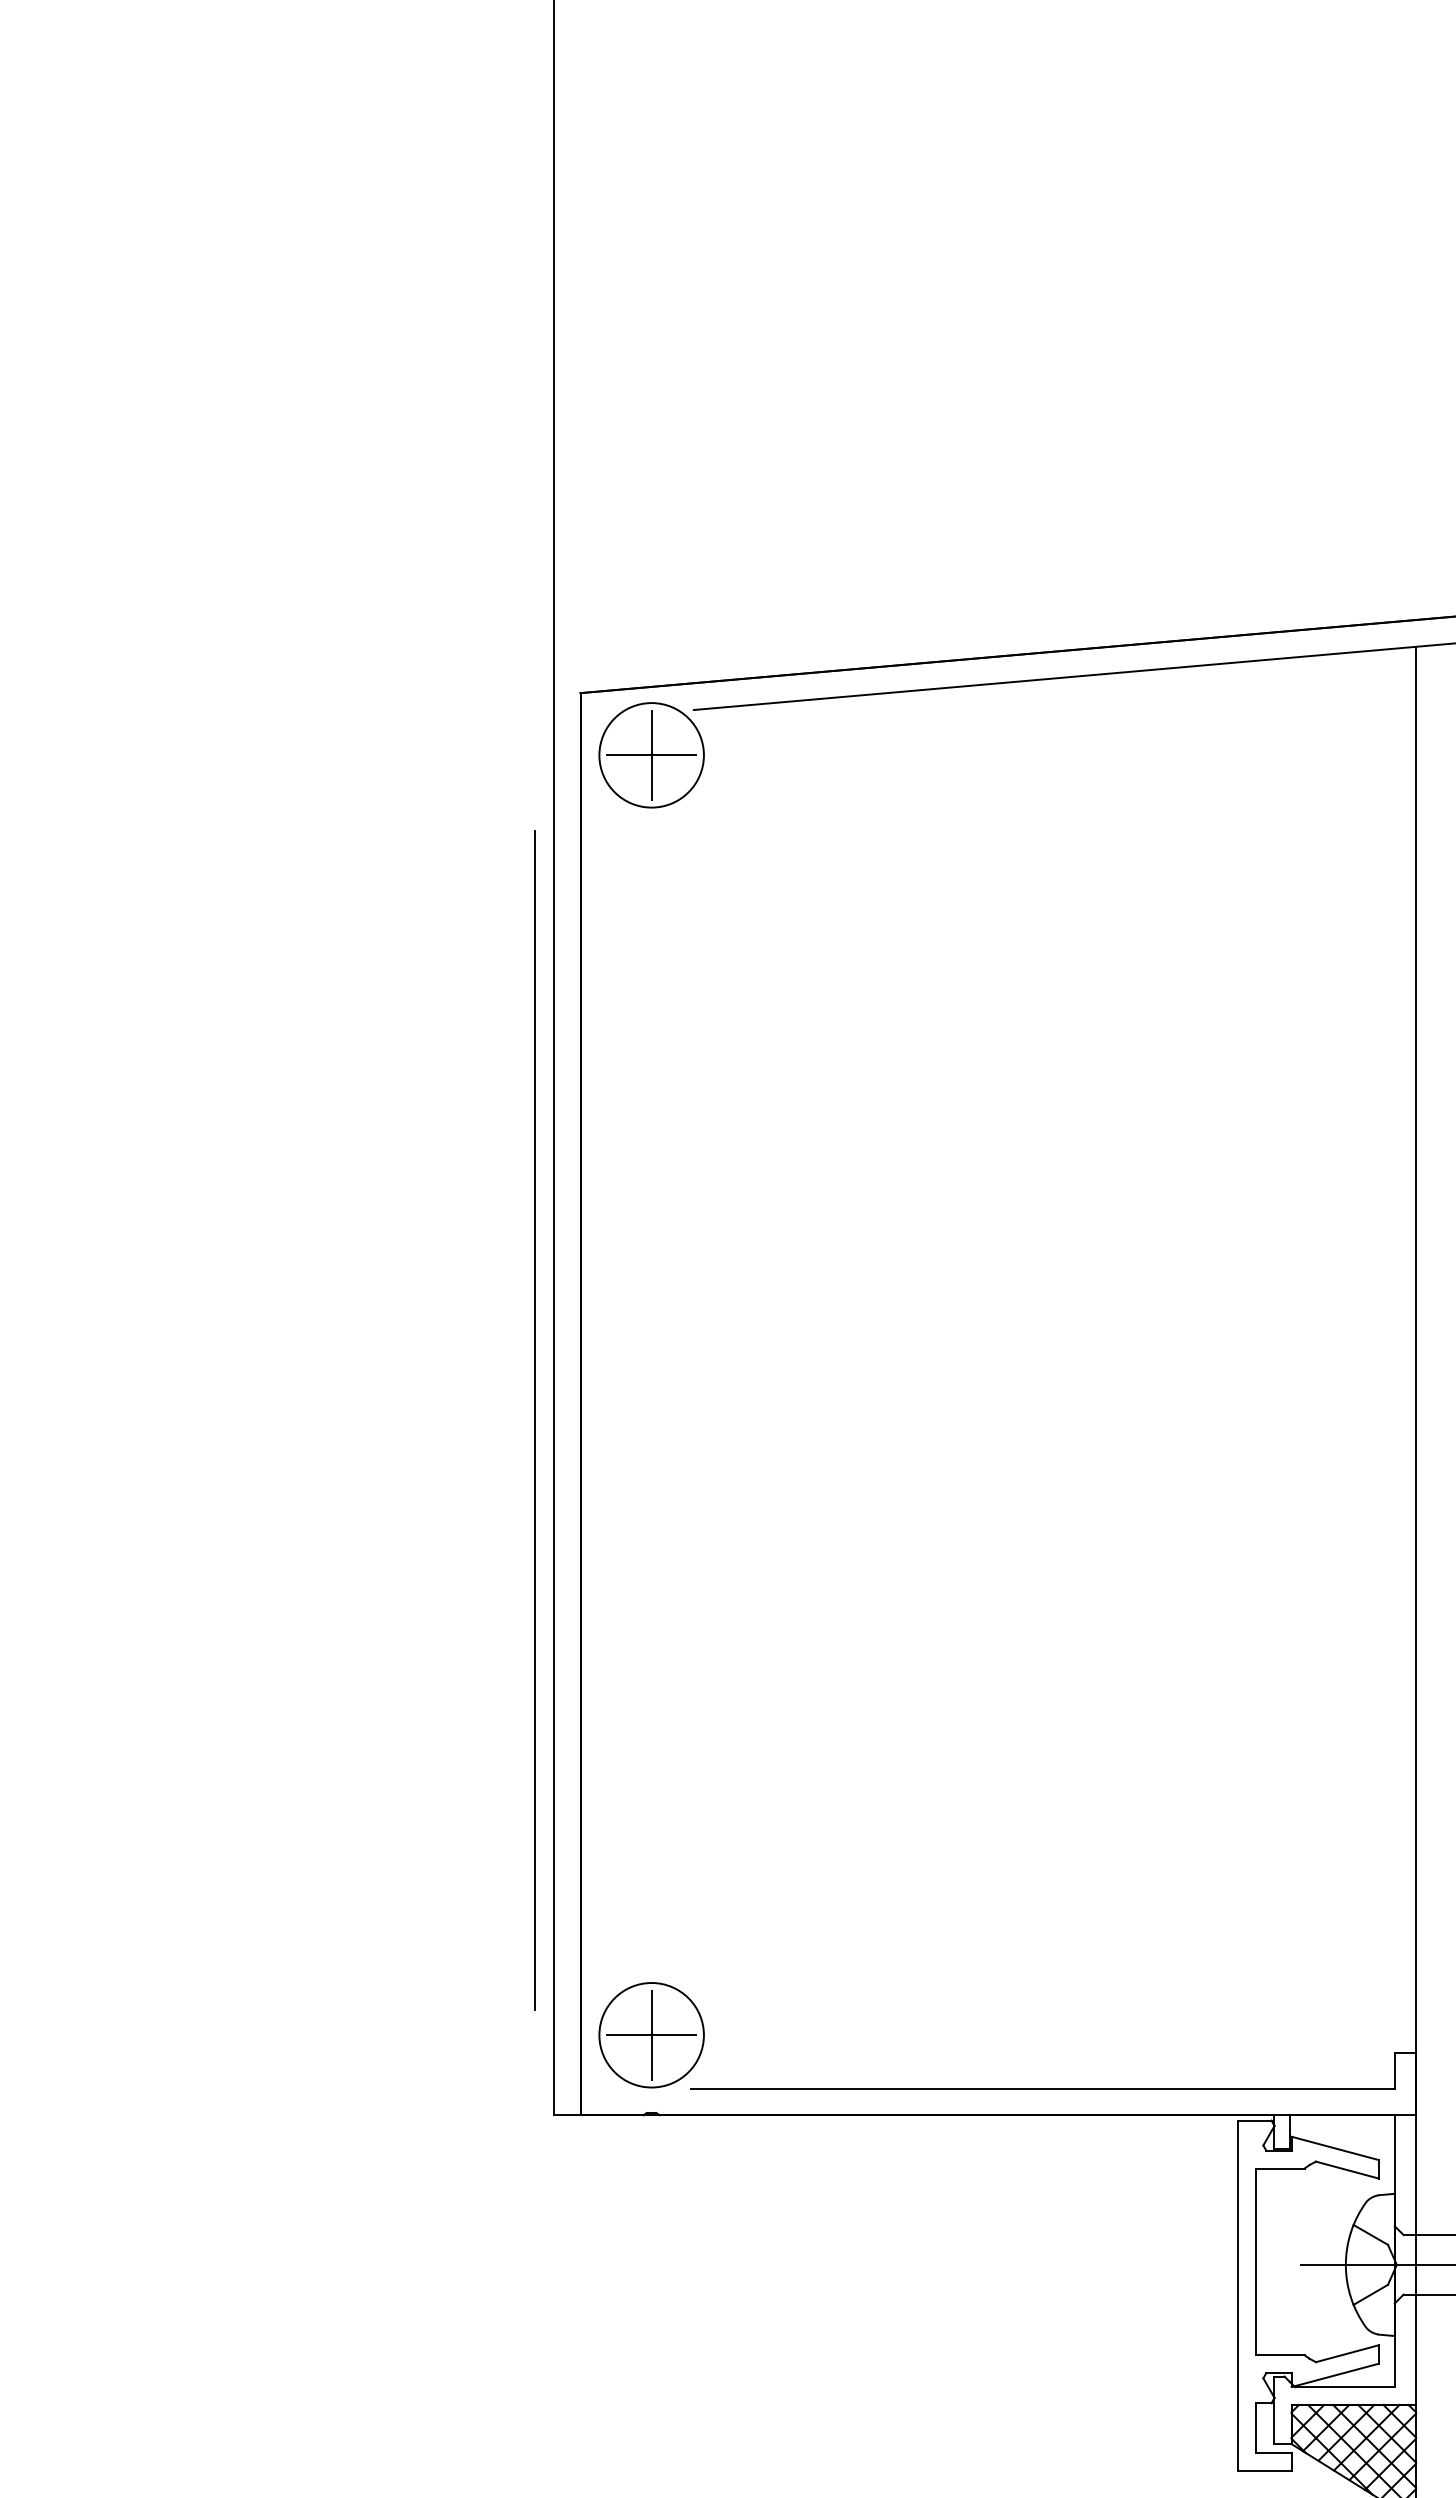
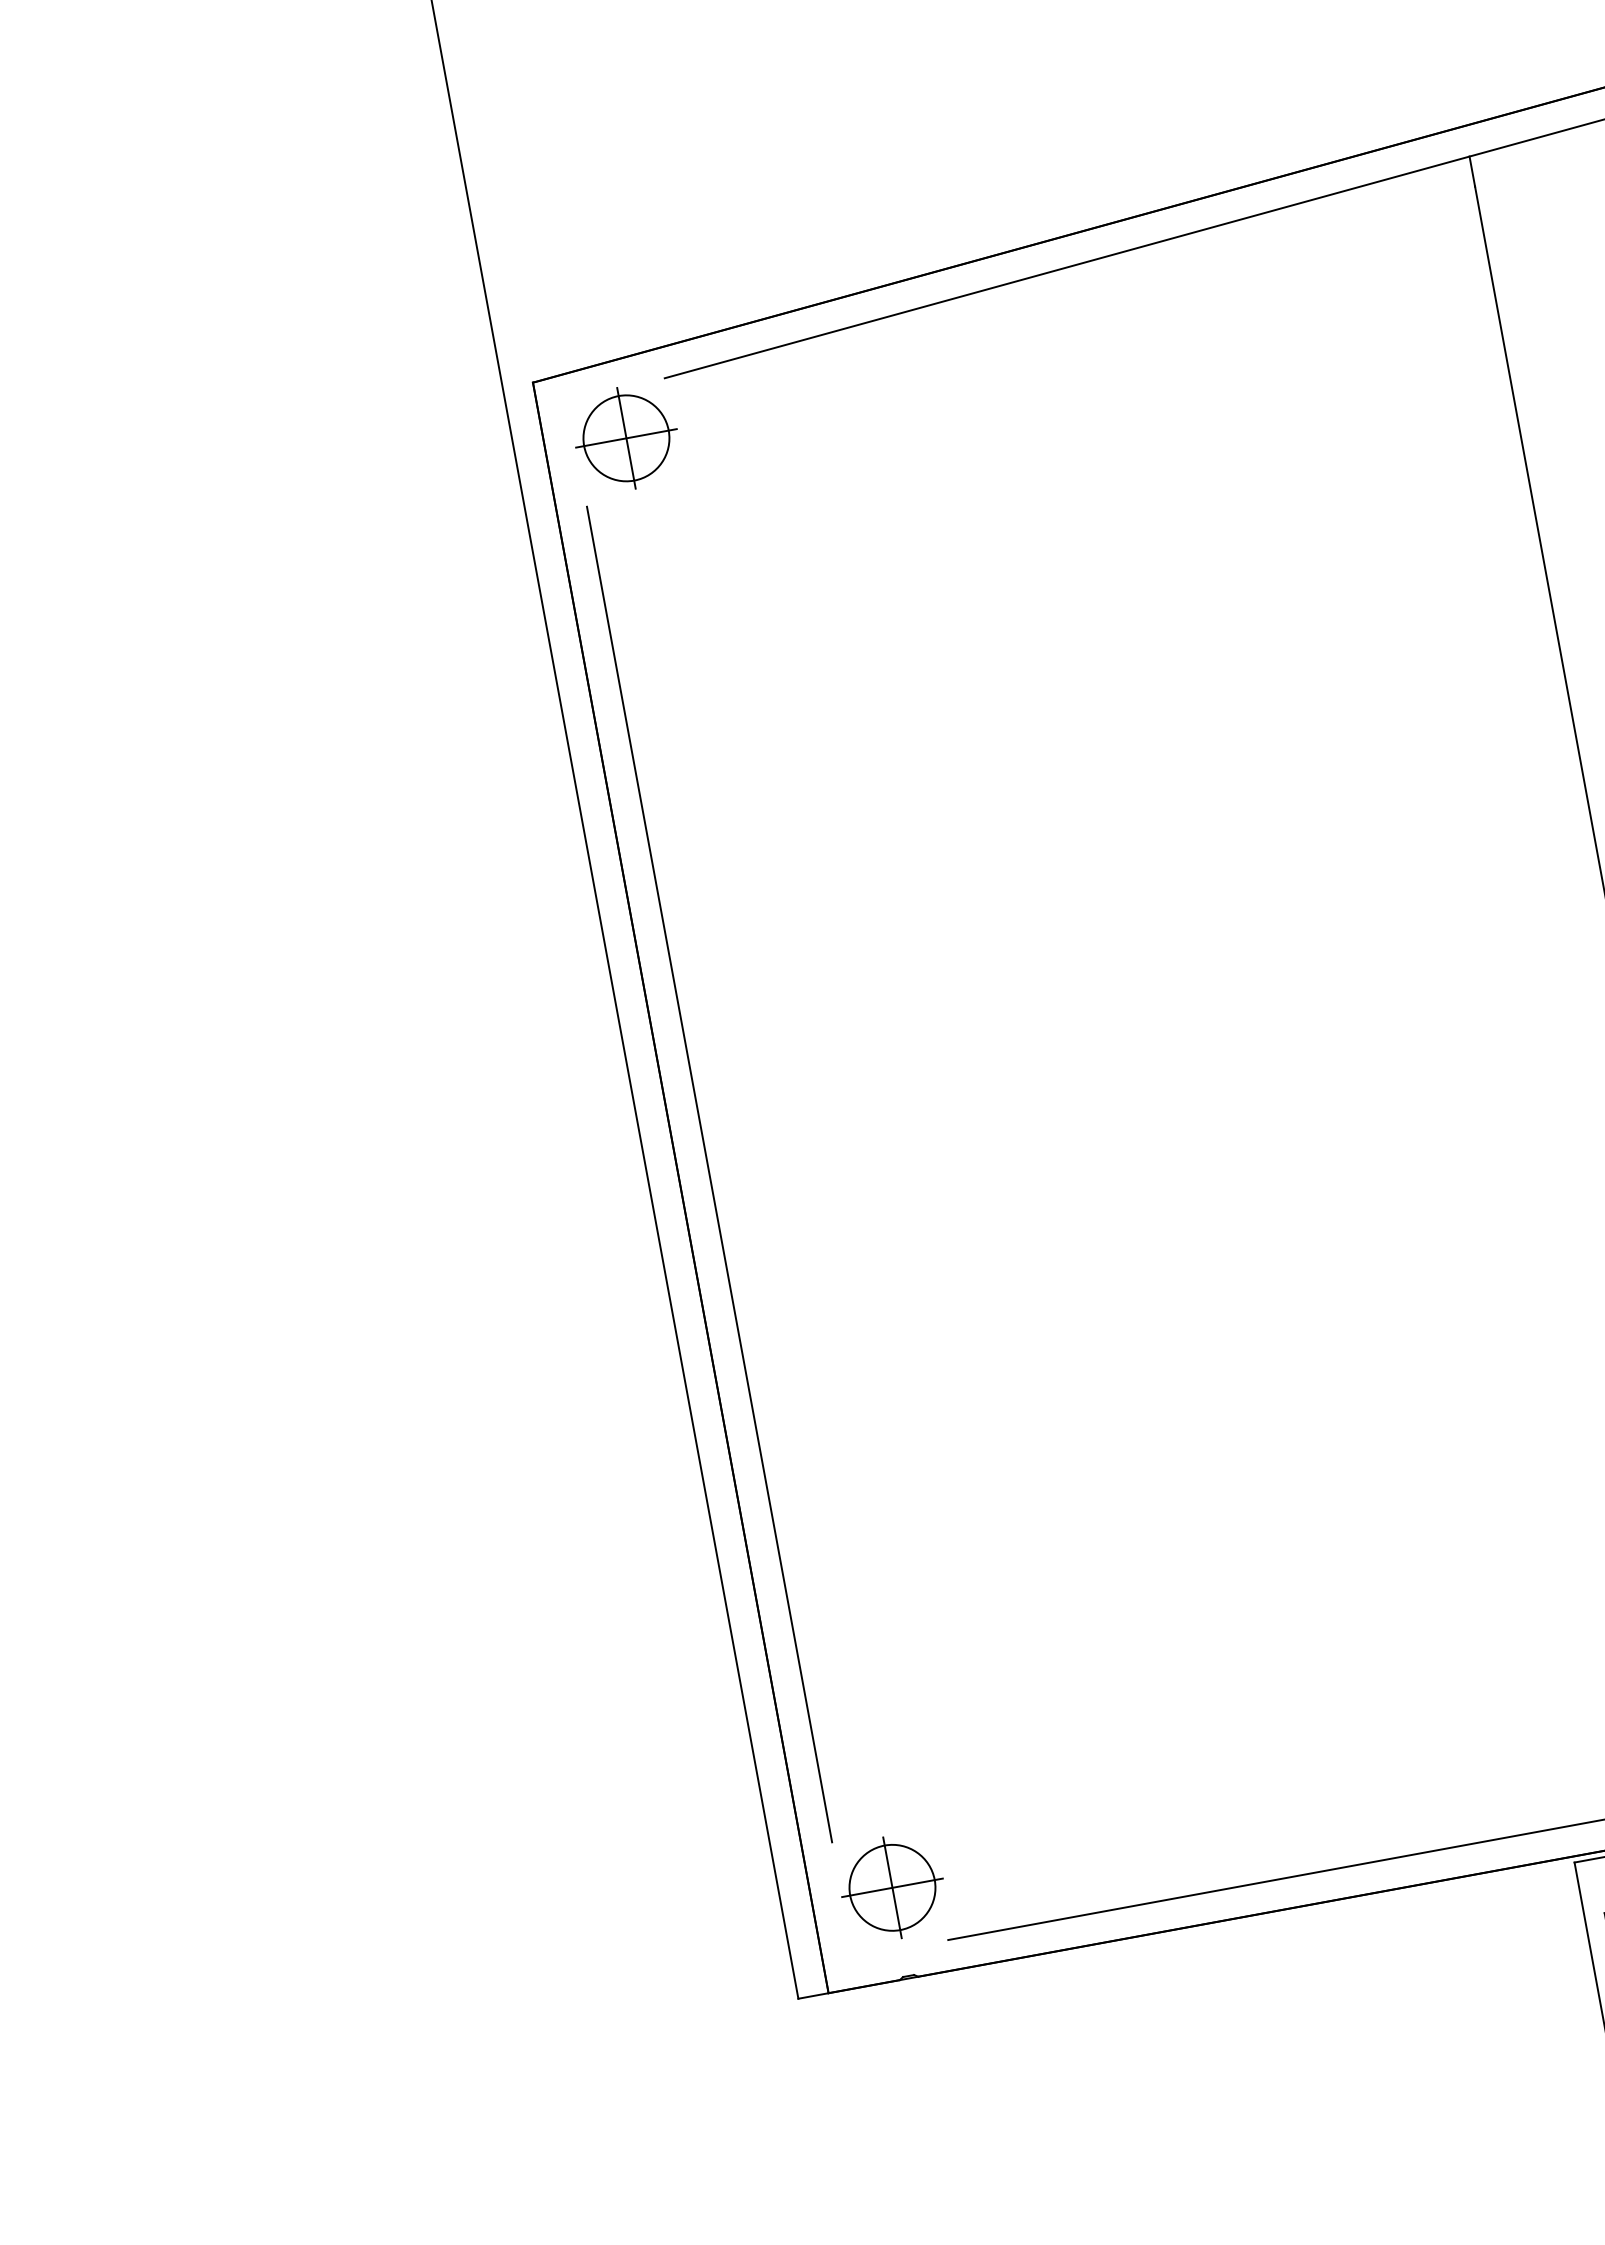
circle: (651, 755) -> (626, 438), size x0.71
line: (534, 1420) -> (708, 1174), moved
circle: (651, 2034) -> (892, 1887), size x0.71

